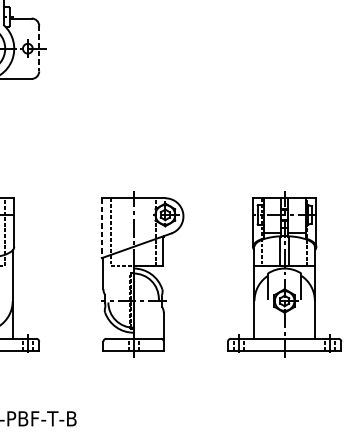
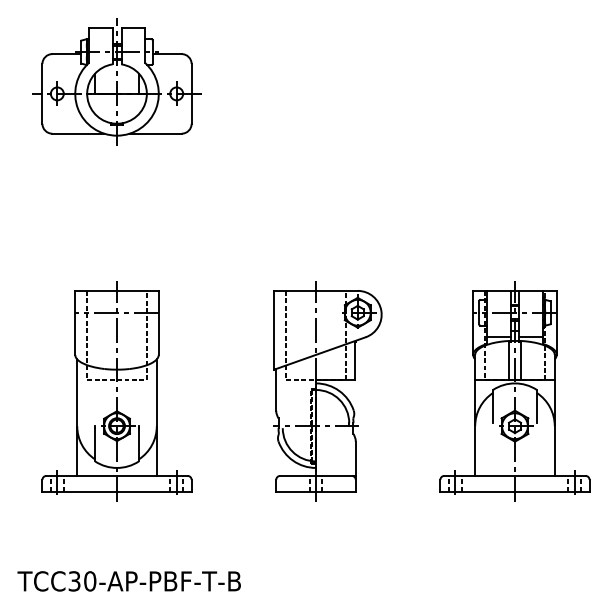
line: (39, 48) -> (191, 93), dashed -> solid
line: (102, 228) -> (274, 330), dashed -> solid

